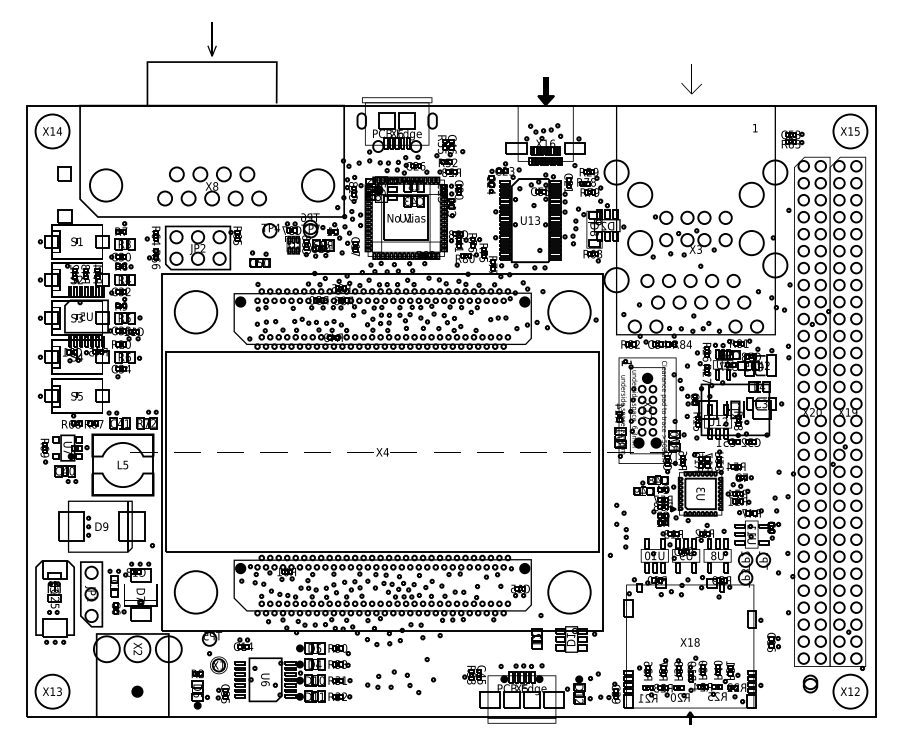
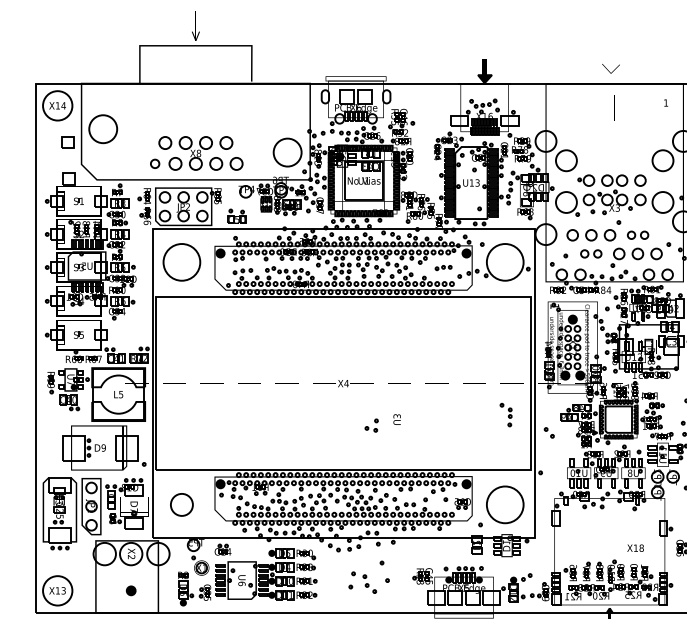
circle: (106, 185) -> (103, 129), moved
circle: (164, 198) -> (154, 163), size x0.7
part: (722, 280) -> (637, 234), size x0.7
part: (668, 302) -> (590, 253), size x0.7
text: (700, 493) -> (397, 419), moved
part: (621, 535) -> (506, 414), moved
circle: (195, 592) -> (181, 504), size x0.6
text: (689, 642) -> (635, 548), moved
part: (373, 681) -> (371, 425), moved

